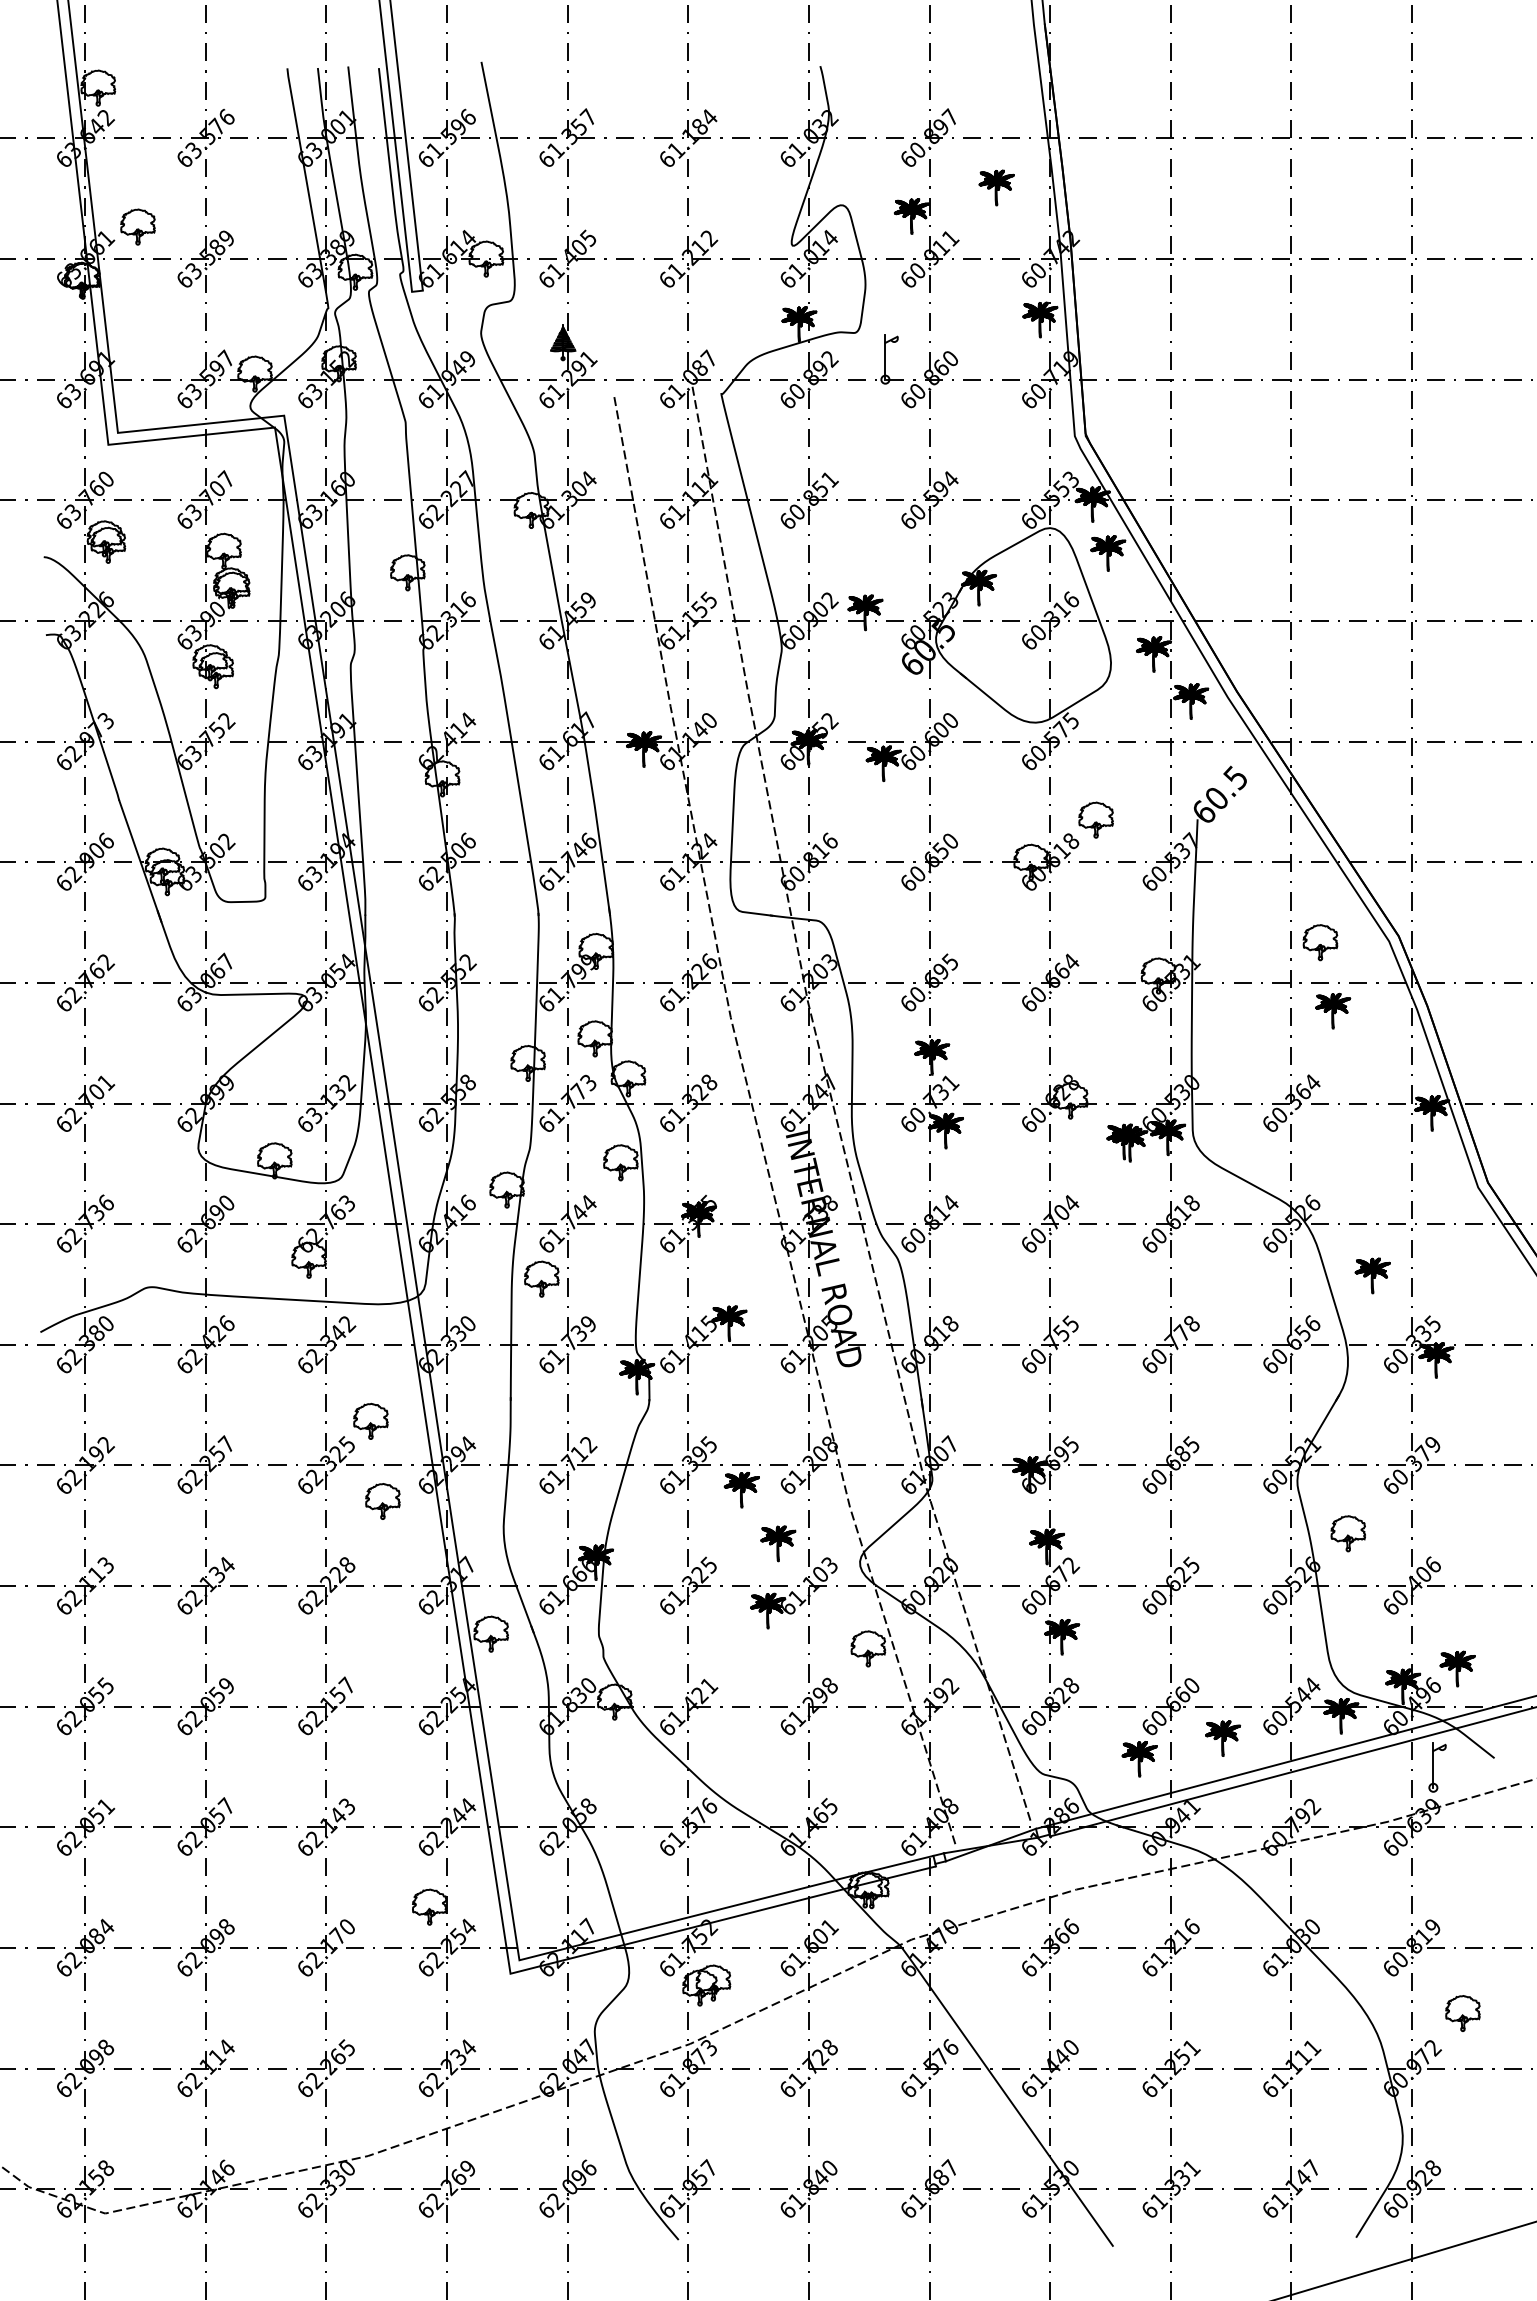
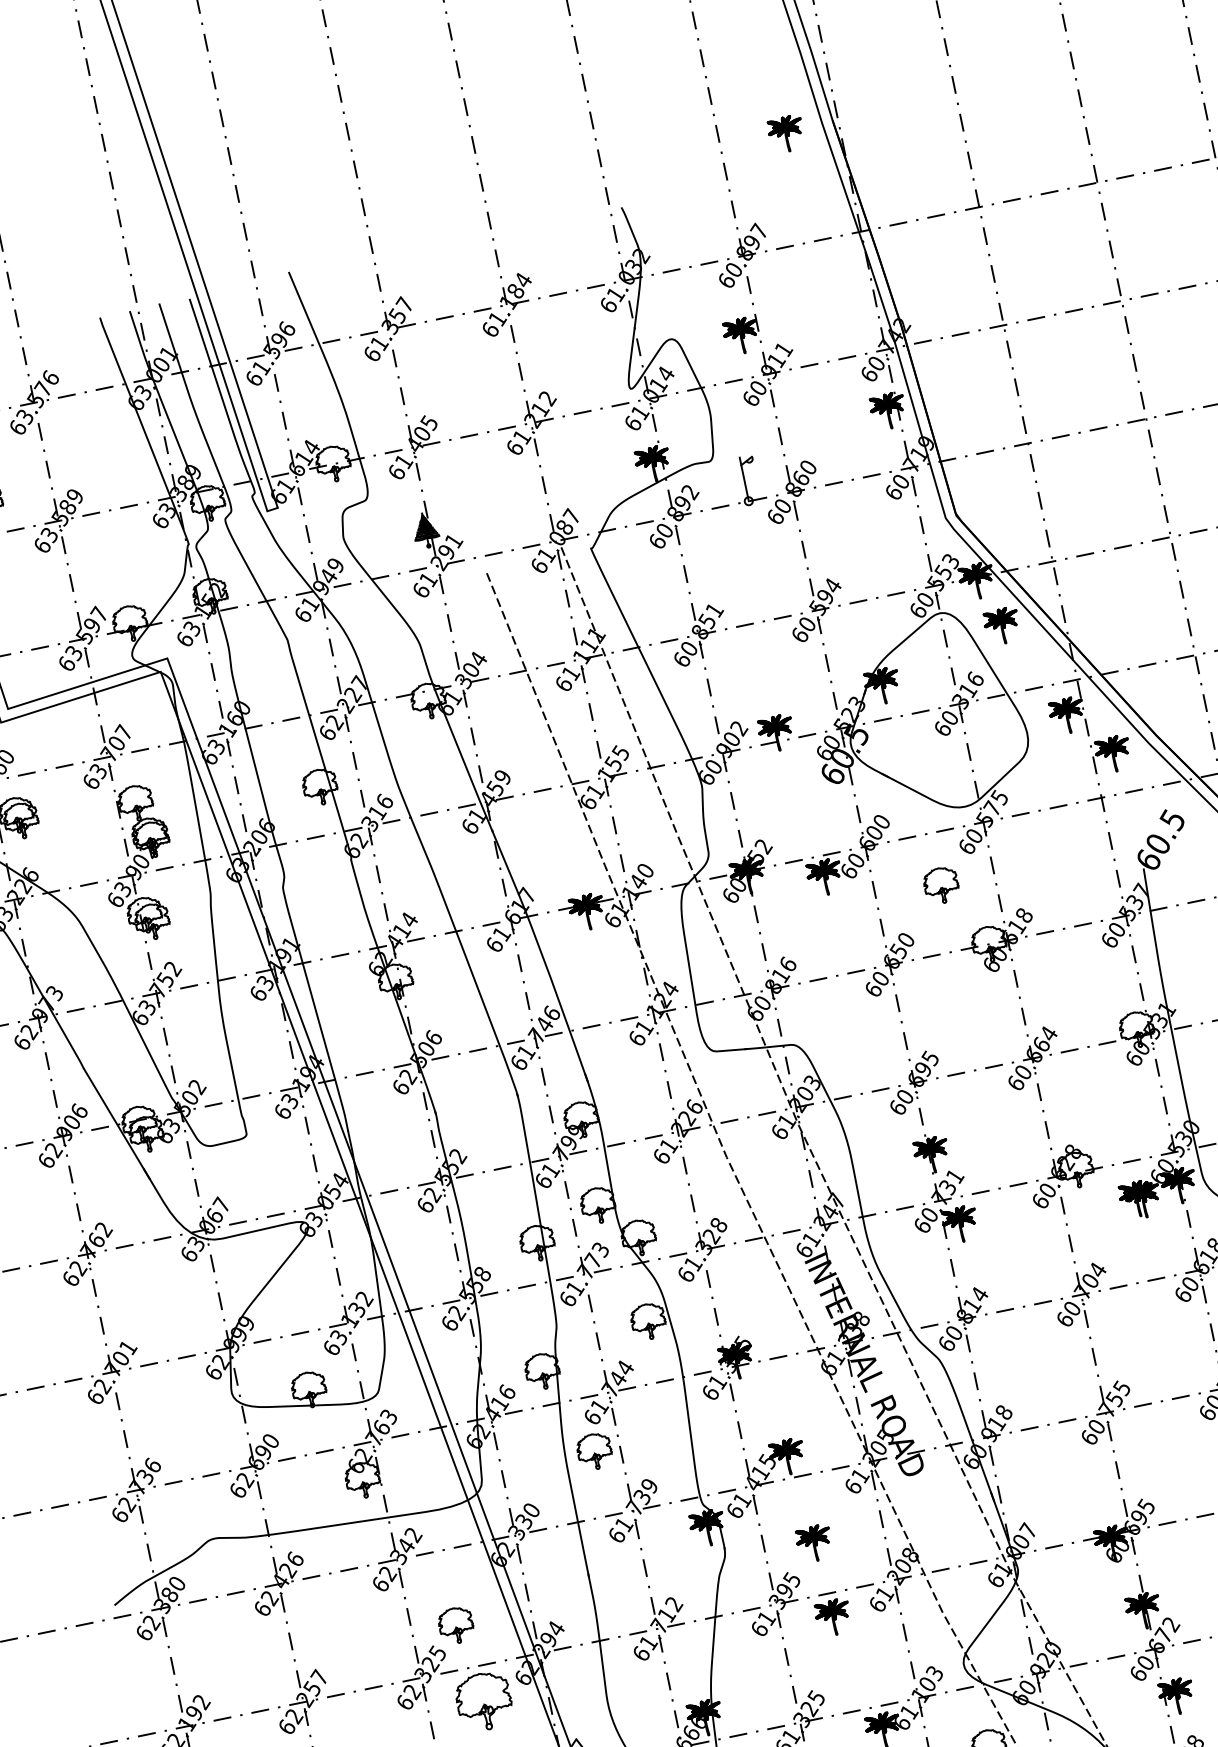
part: (996, 187) -> (786, 133), moved
part: (1095, 819) -> (940, 885), moved
part: (382, 1501) -> (483, 1701), size x1.6
part: (778, 1543) -> (814, 1543), moved

